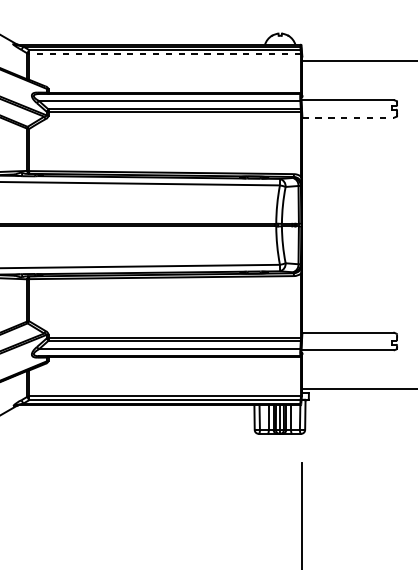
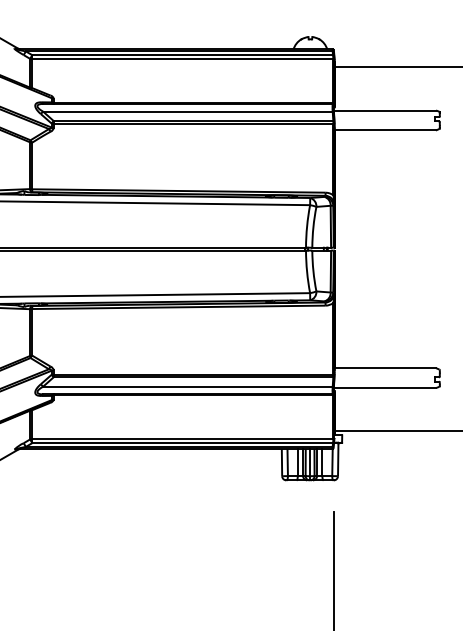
line: (164, 53) -> (182, 59), dashed -> solid
line: (348, 118) -> (385, 130), dashed -> solid

